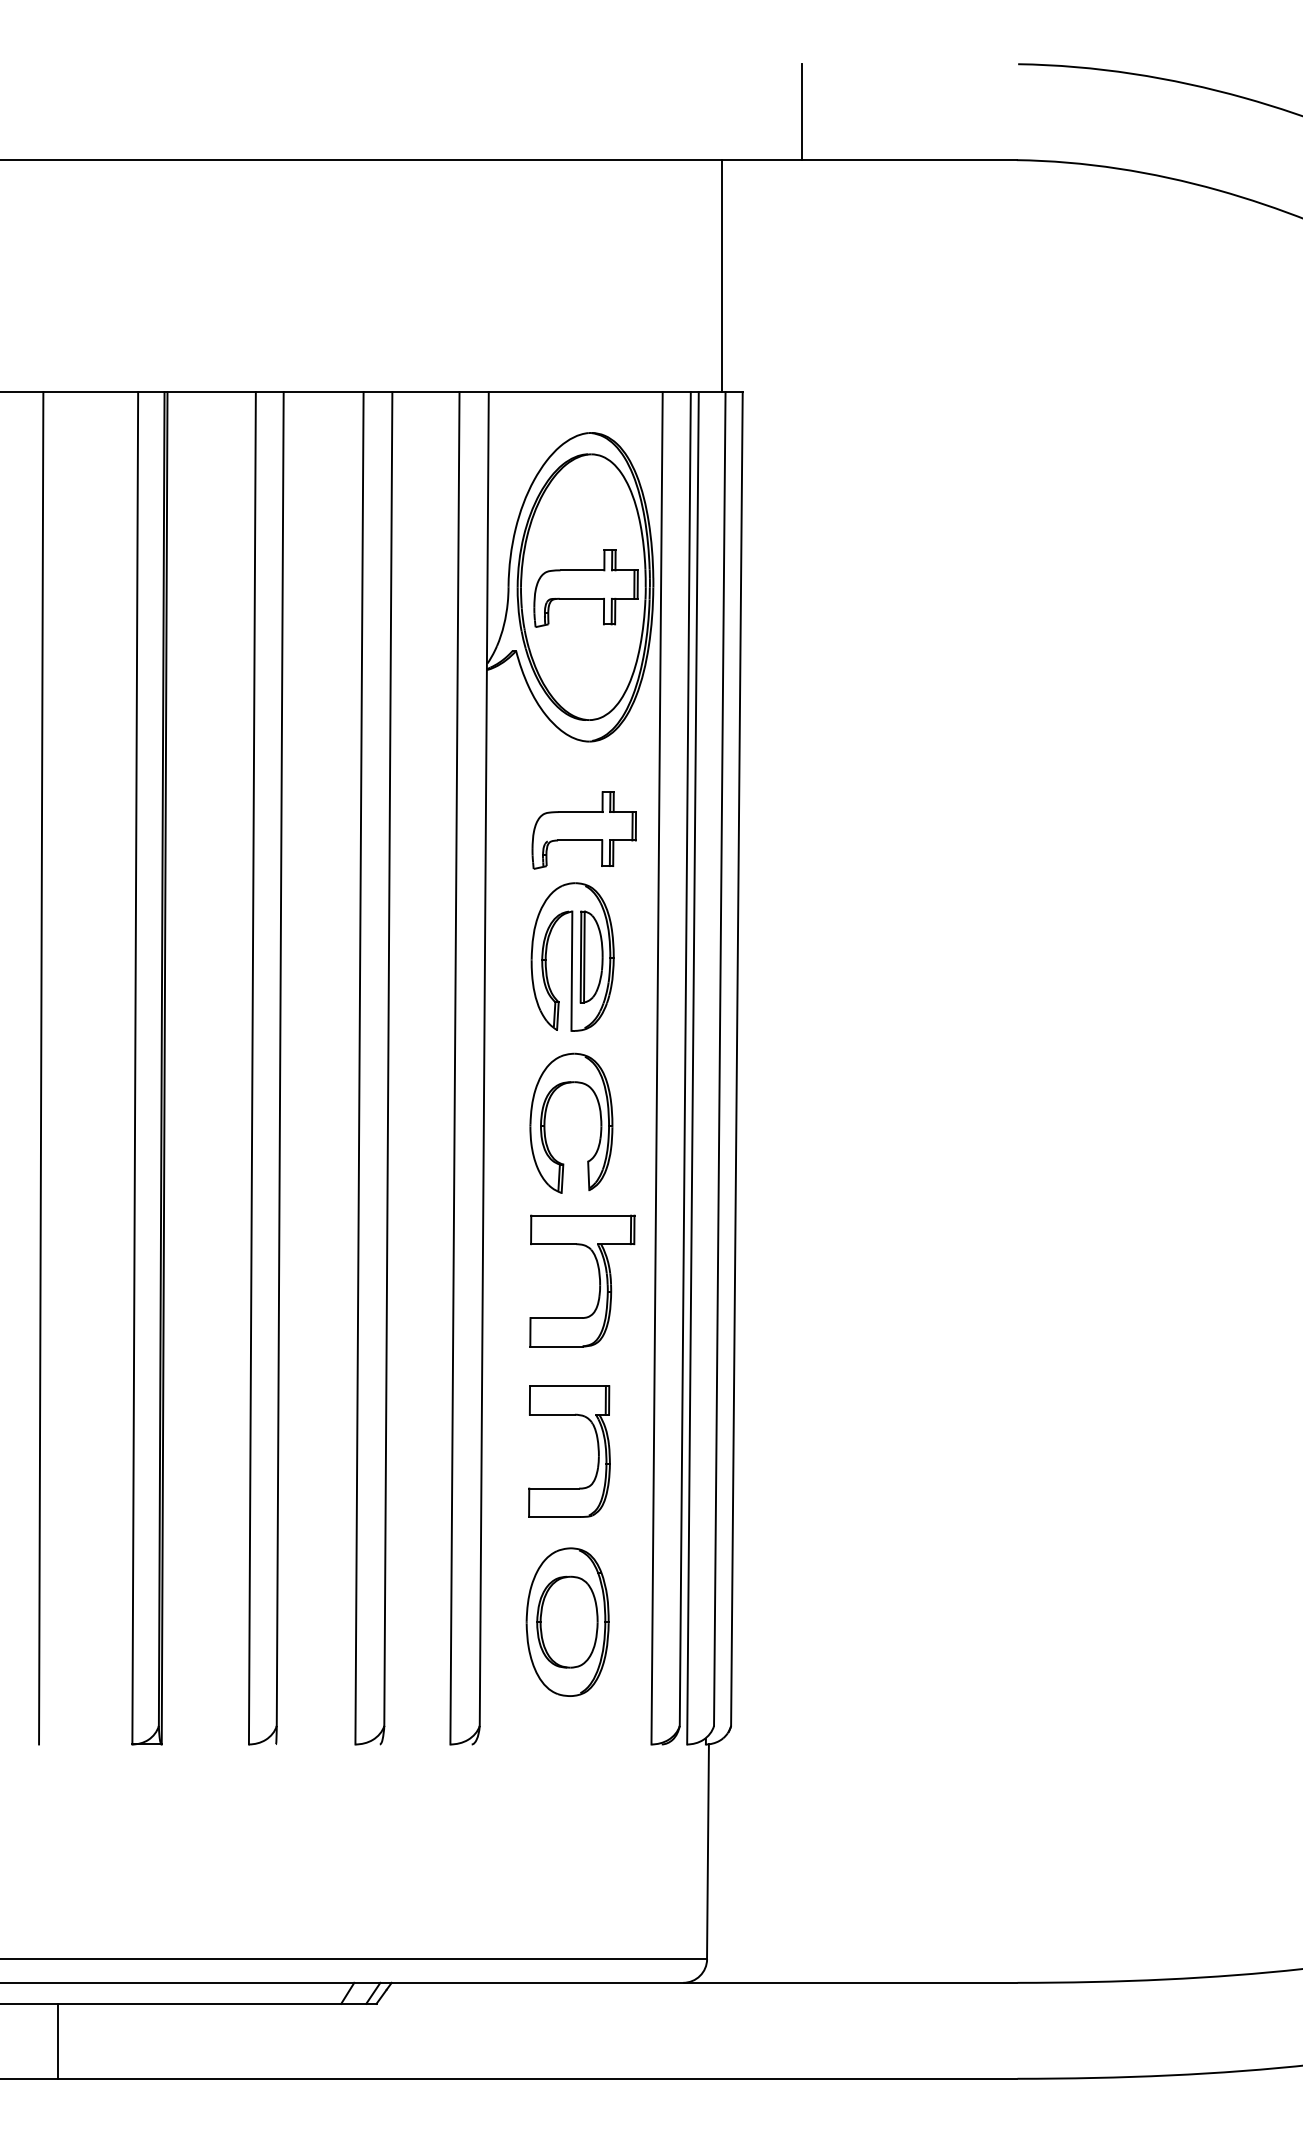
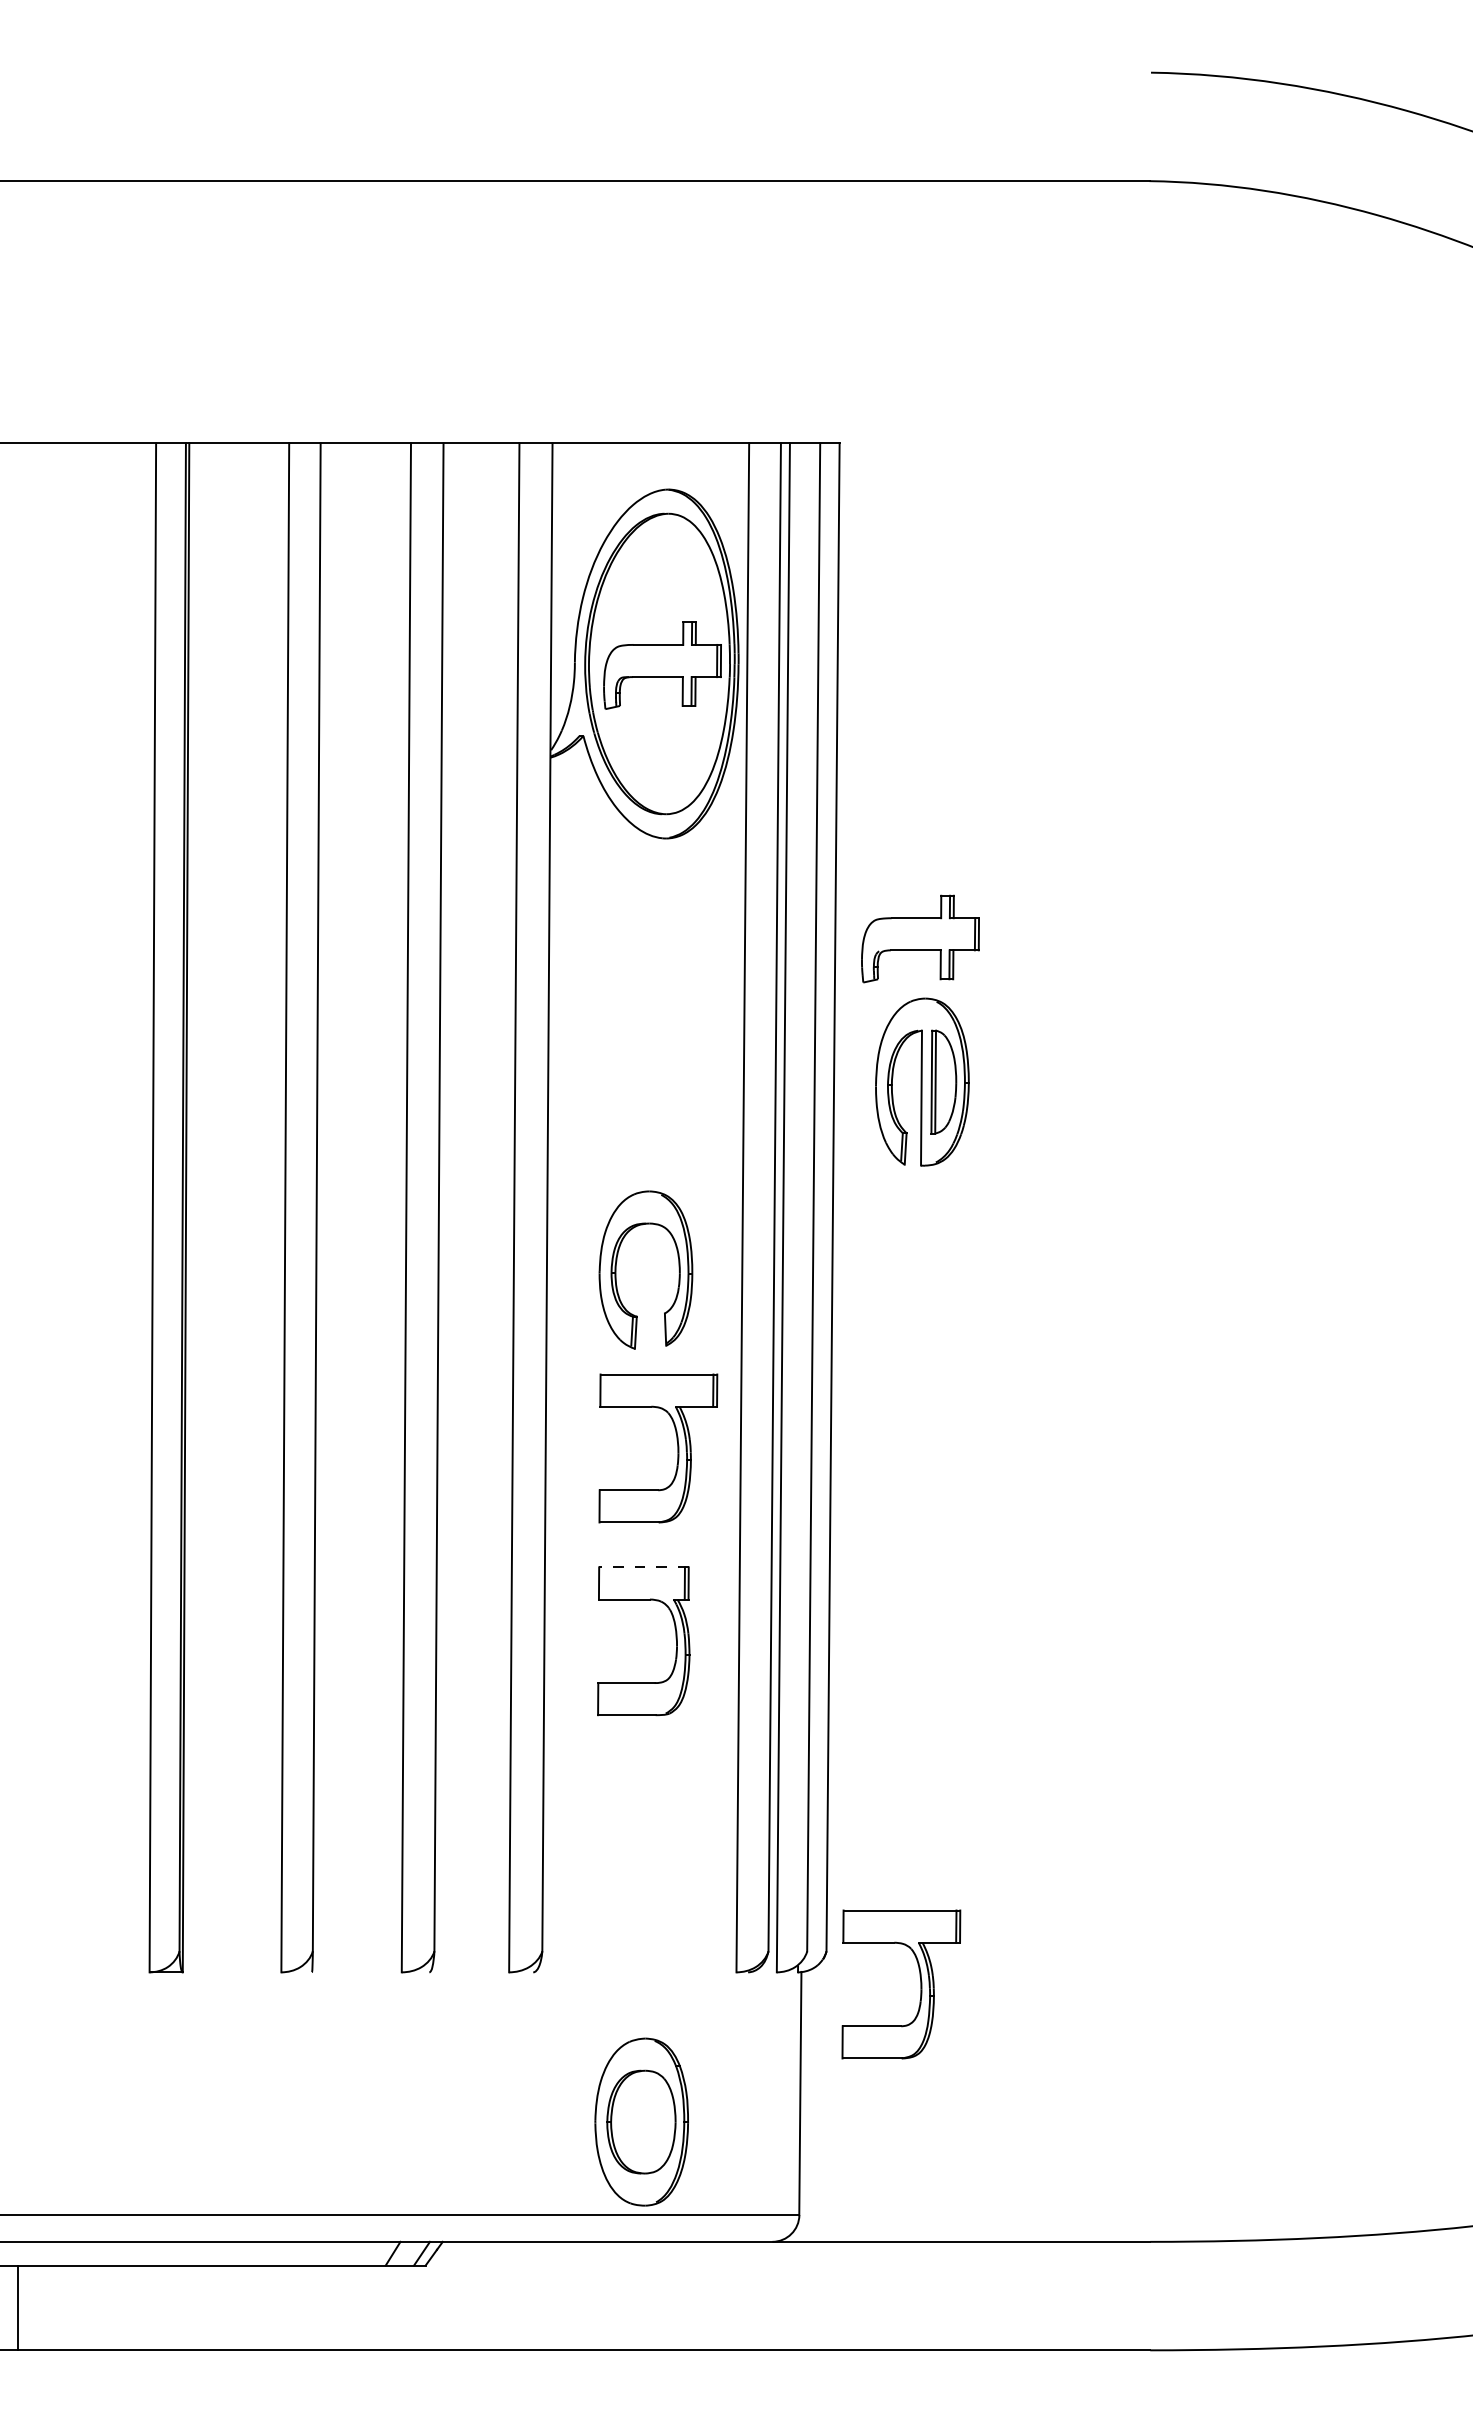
line: (801, 111) -> (906, 126), removed
line: (721, 276) -> (815, 312), removed
part: (584, 830) -> (920, 938), moved
part: (572, 956) -> (922, 1081), moved
line: (41, 1067) -> (46, 1207), removed
line: (569, 1386) -> (643, 1567), solid -> dashed
part: (567, 1621) -> (641, 2121), moved
part: (814, 1755) -> (920, 1984), added
line: (58, 2040) -> (17, 2307), moved

